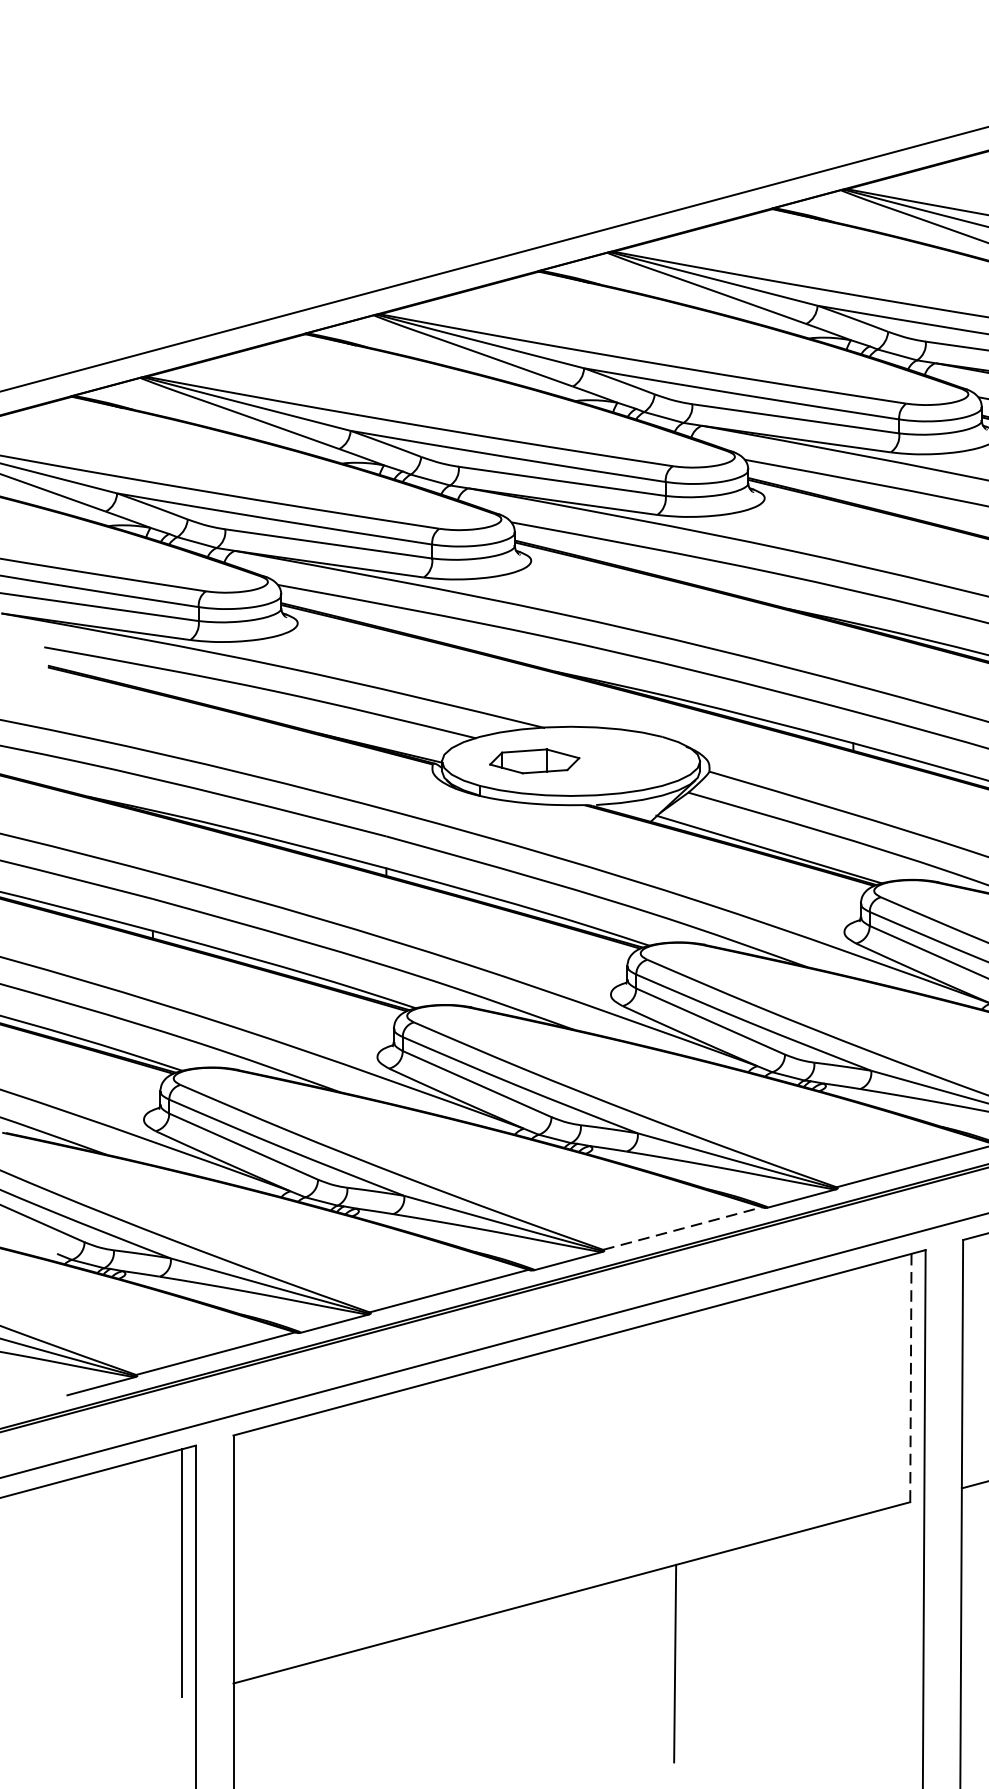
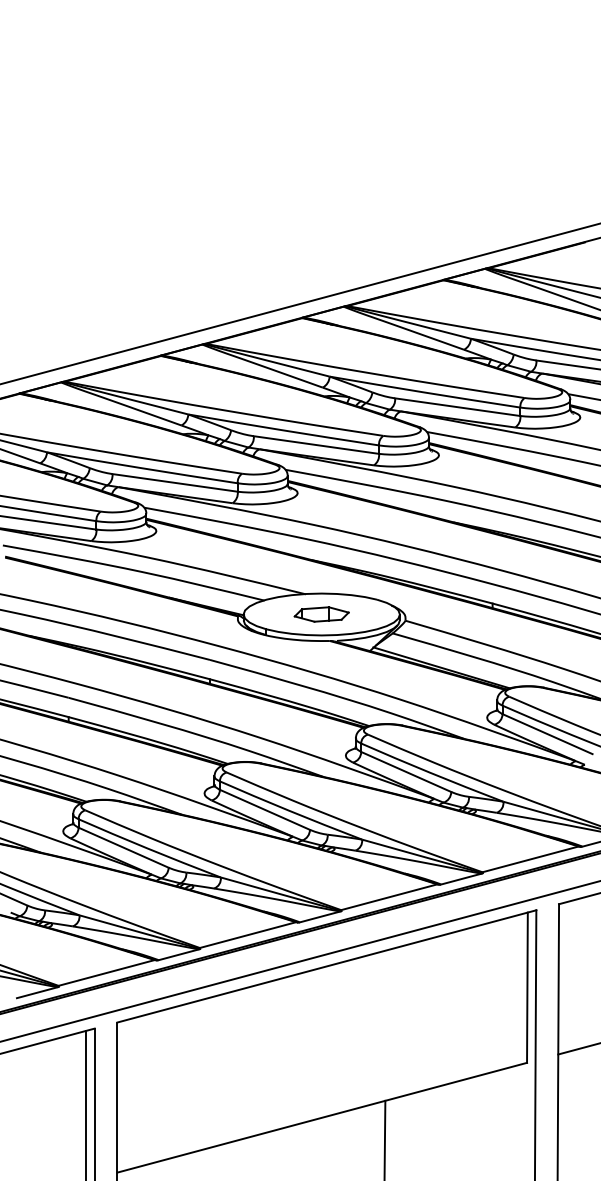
part: (534, 761) -> (321, 614), moved
line: (682, 1228) -> (389, 897), dashed -> solid
line: (911, 1379) -> (527, 988), dashed -> solid

